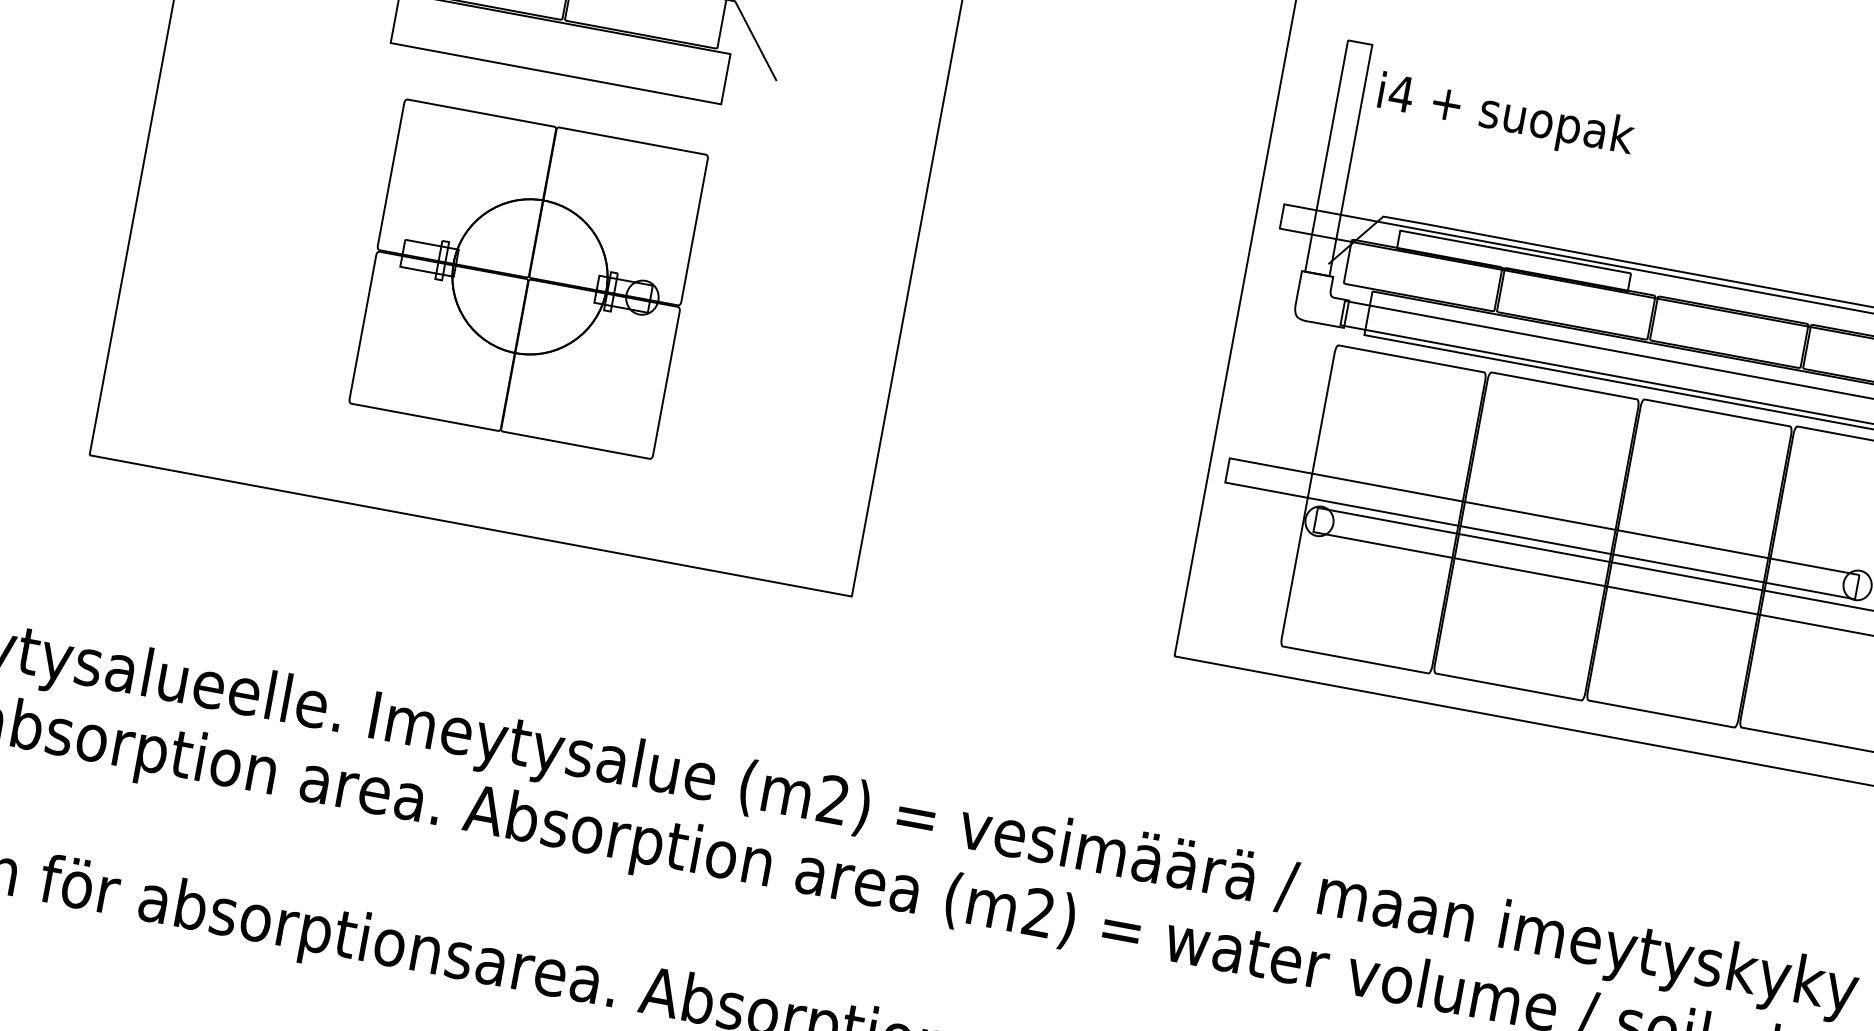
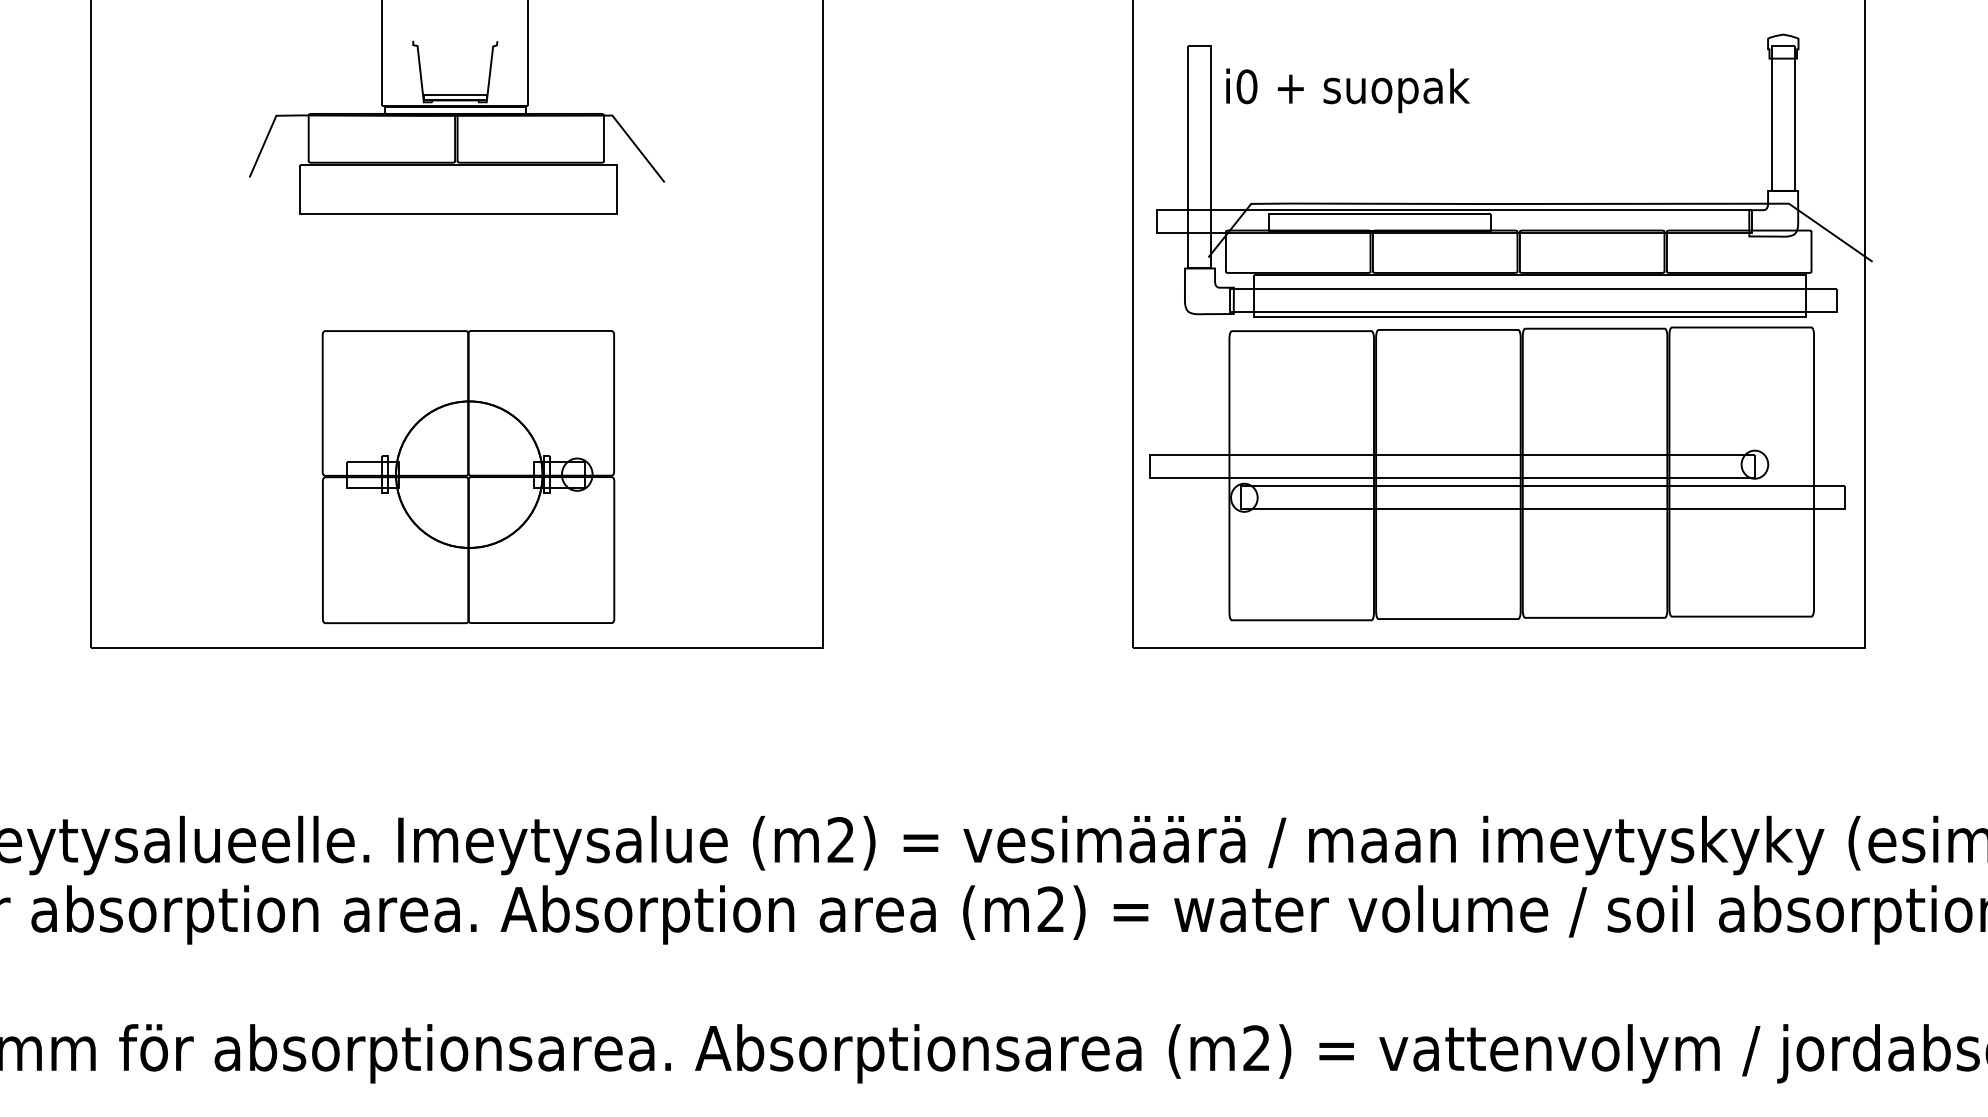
text: (1401, 93) -> (1246, 86), i4 -> i0
part: (528, 279) -> (468, 477), moved

